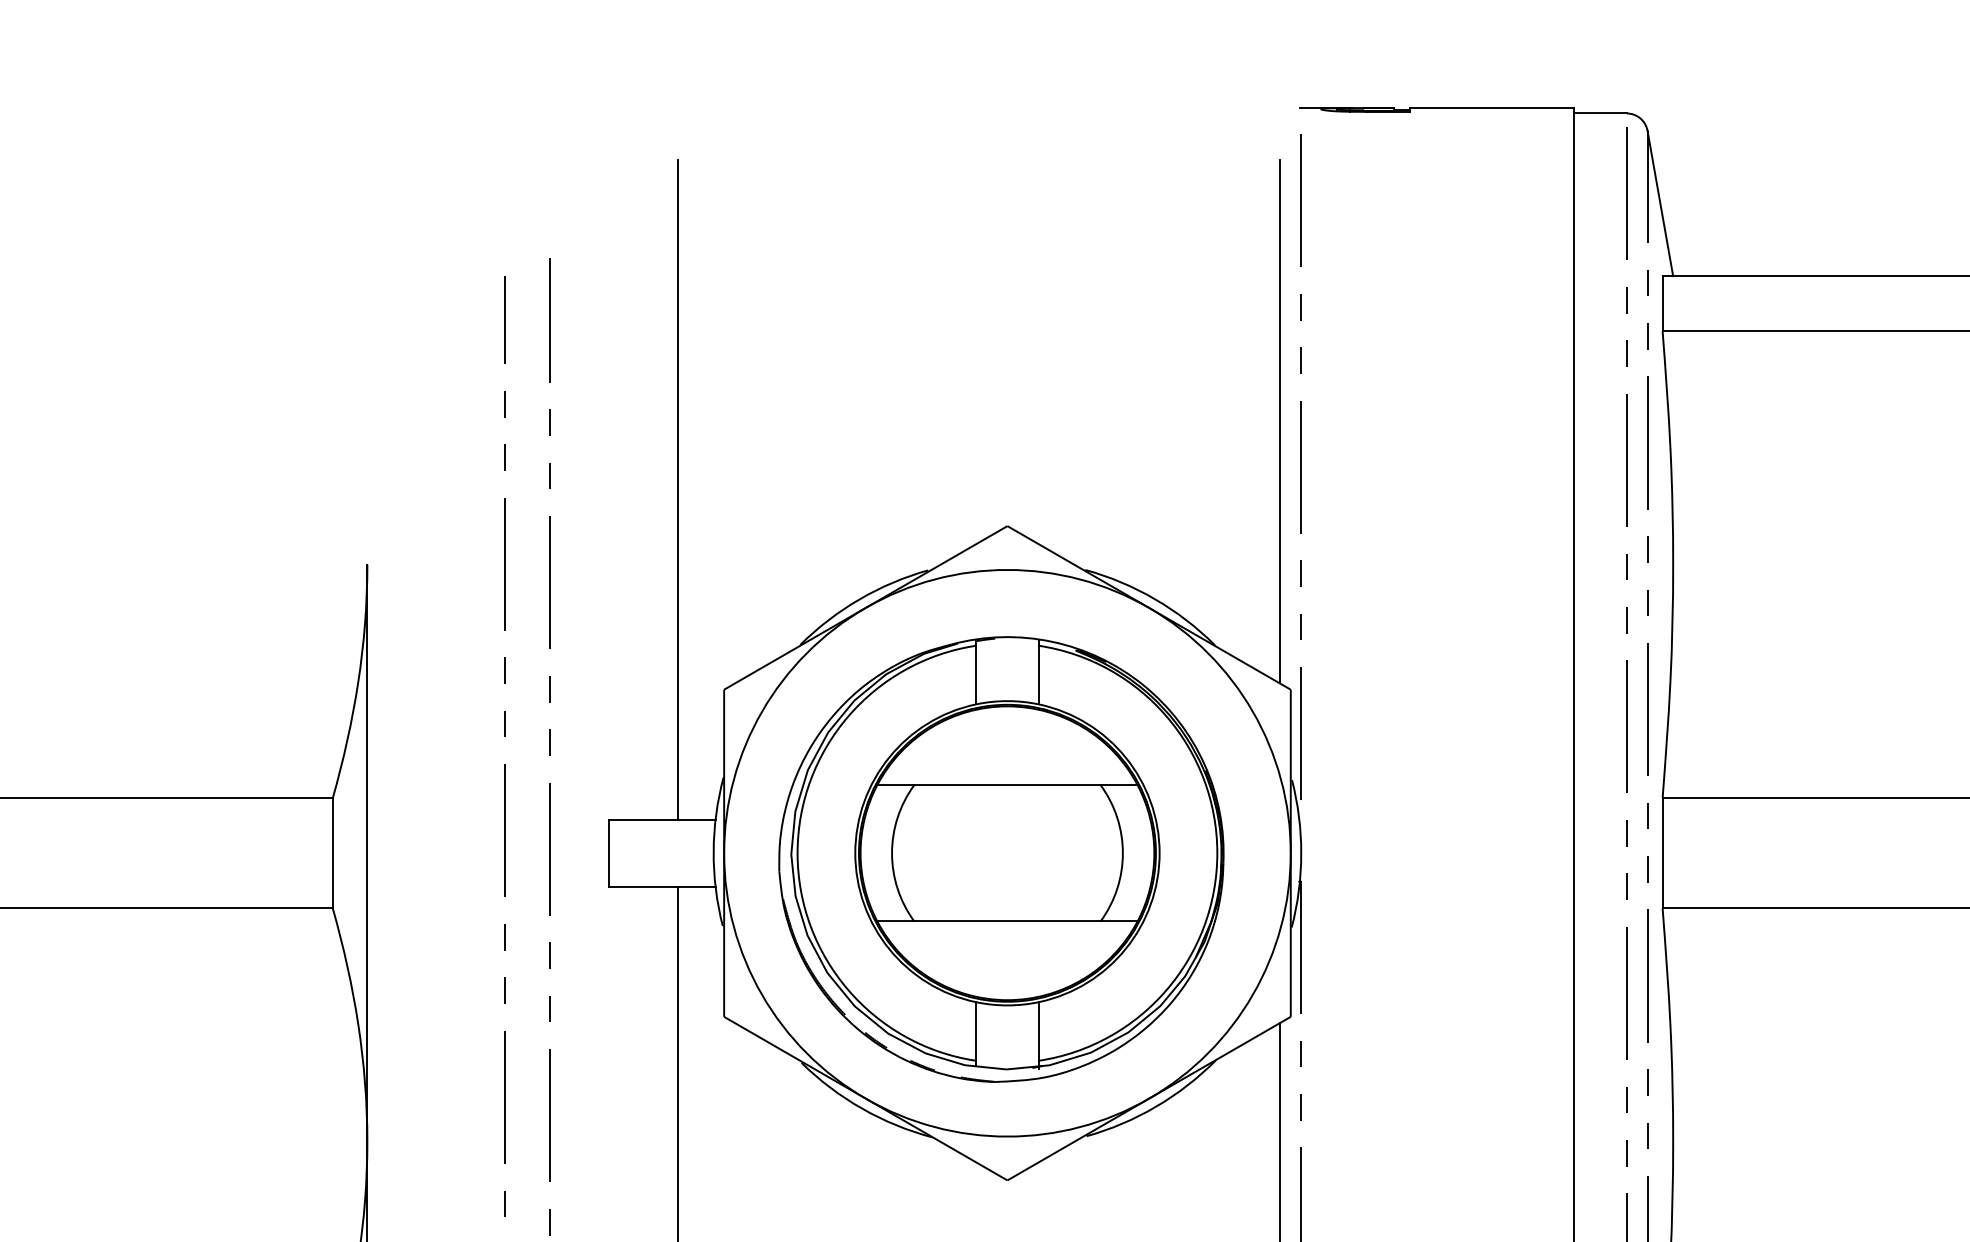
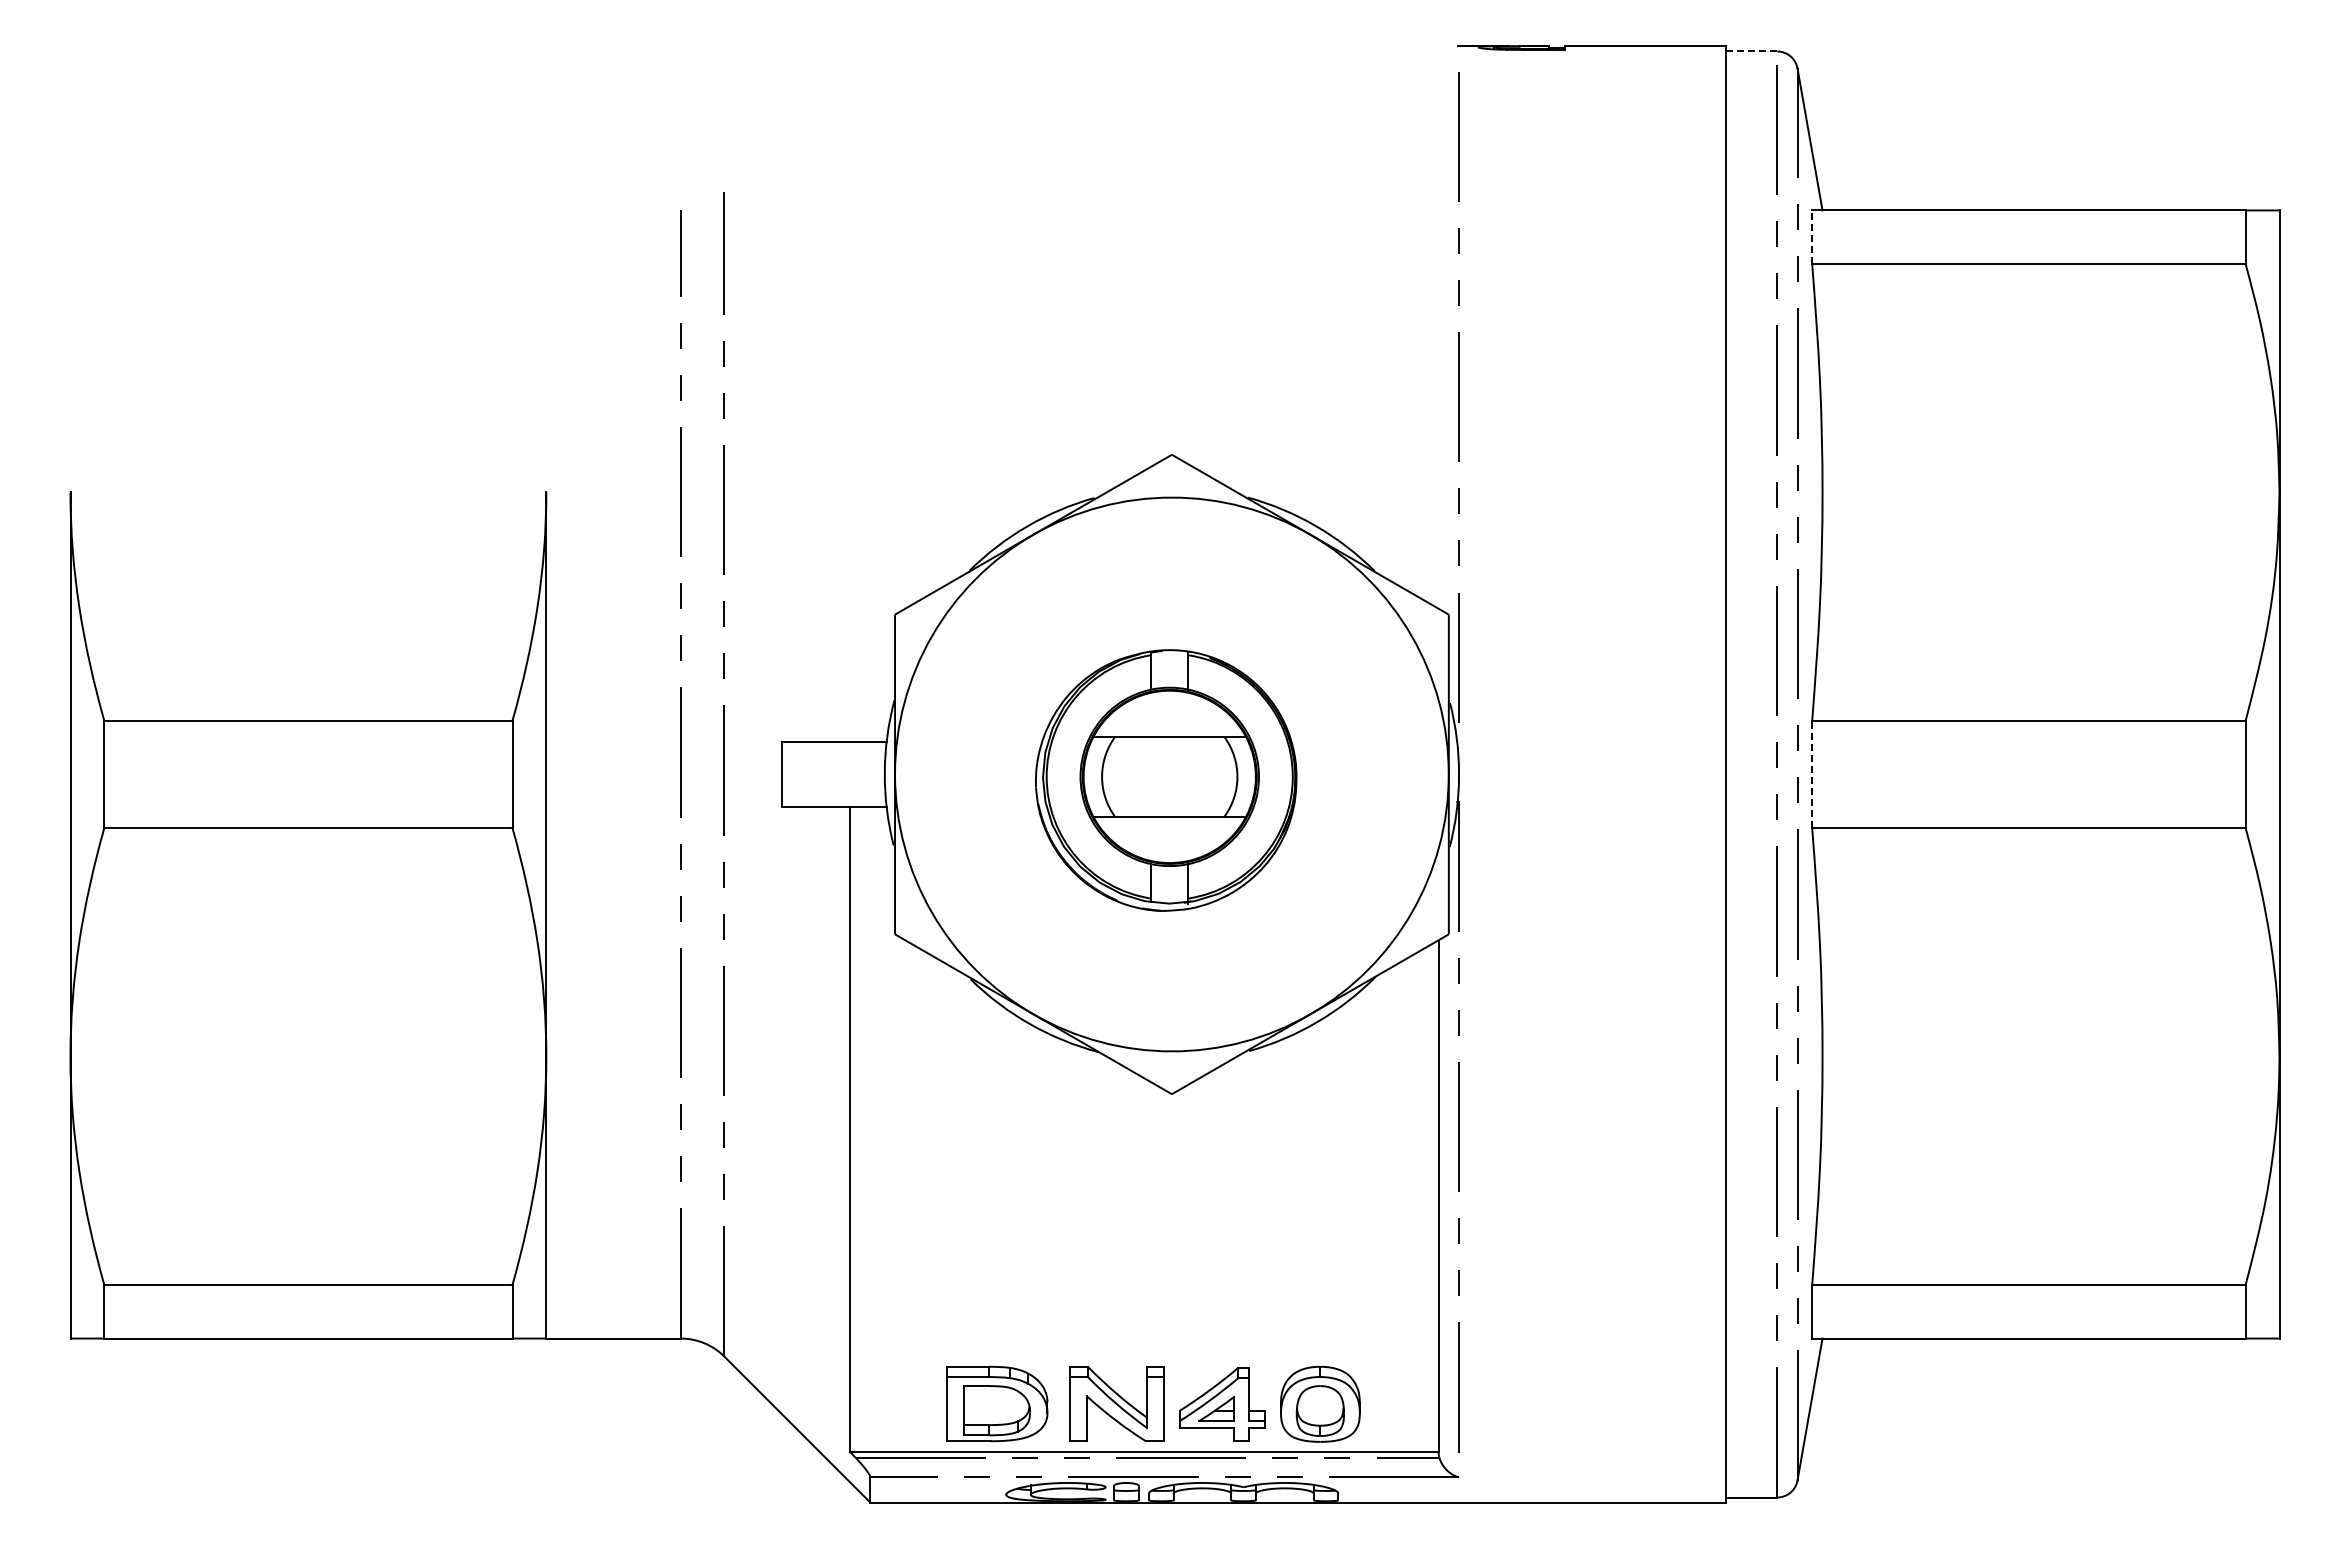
line: (1600, 113) -> (1751, 51), solid -> dashed
line: (1662, 303) -> (1812, 237), solid -> dashed
line: (1280, 421) -> (1438, 352), removed
line: (677, 490) -> (849, 419), removed
line: (1662, 853) -> (1812, 774), solid -> dashed
part: (1001, 859) -> (1166, 780), size x0.6

